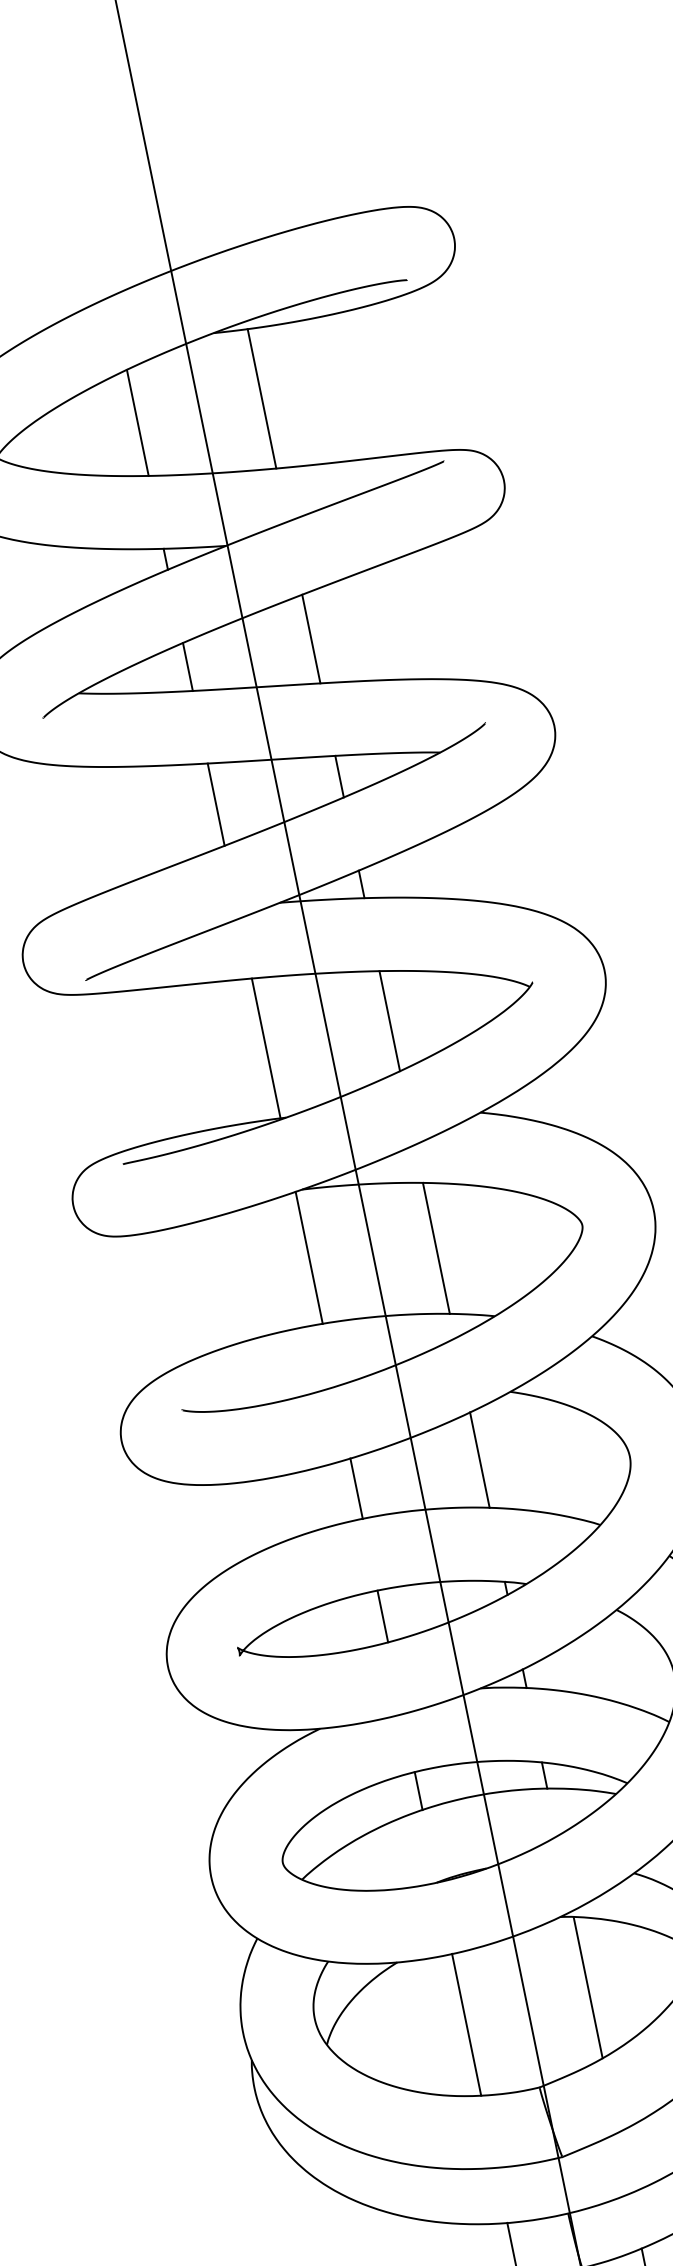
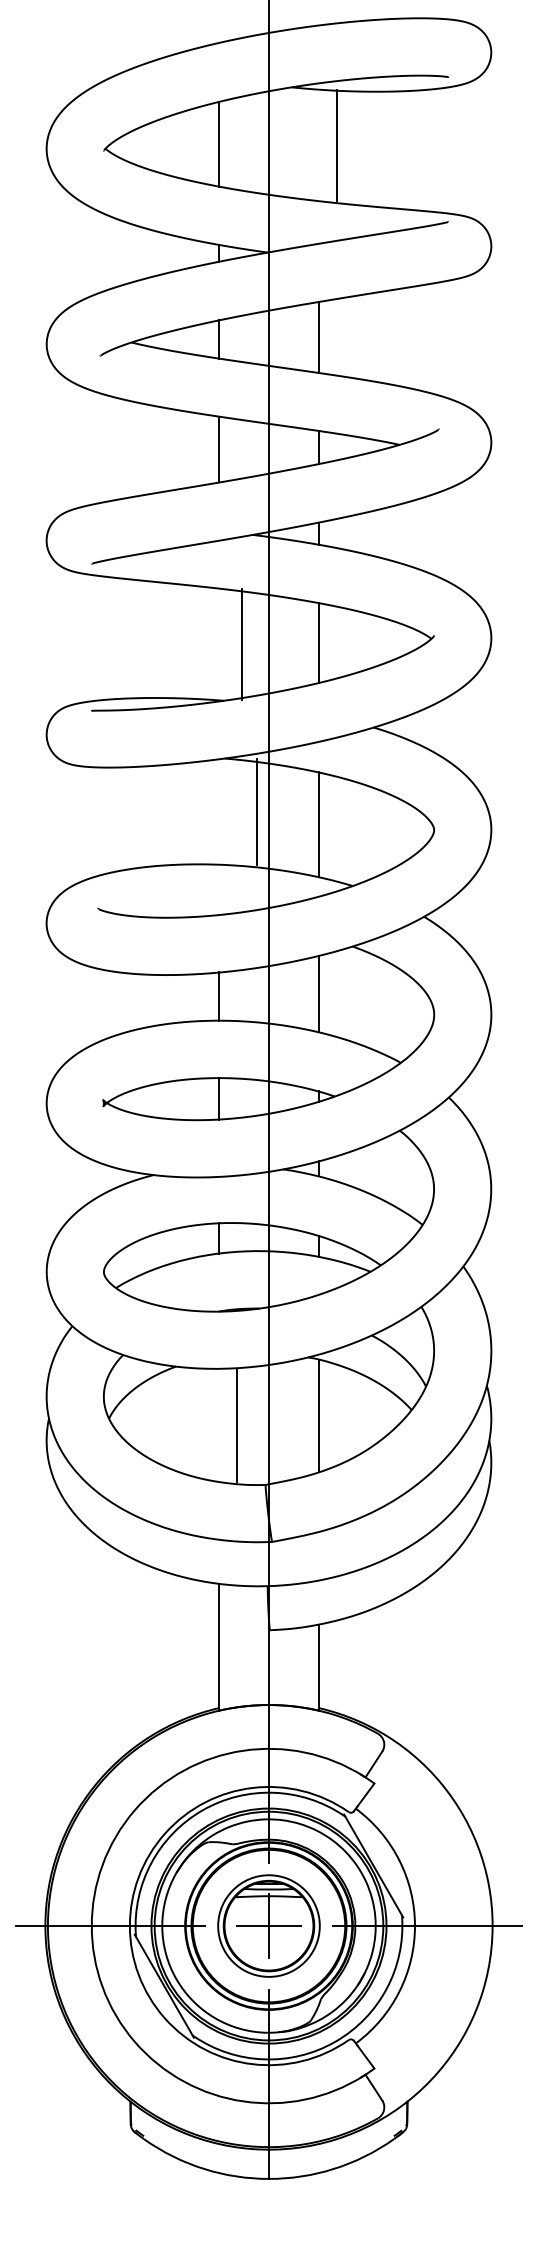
line: (261, 399) -> (336, 145), moved
line: (266, 1048) -> (242, 644), moved
line: (309, 1257) -> (257, 811), moved
line: (466, 2024) -> (237, 1425), moved

